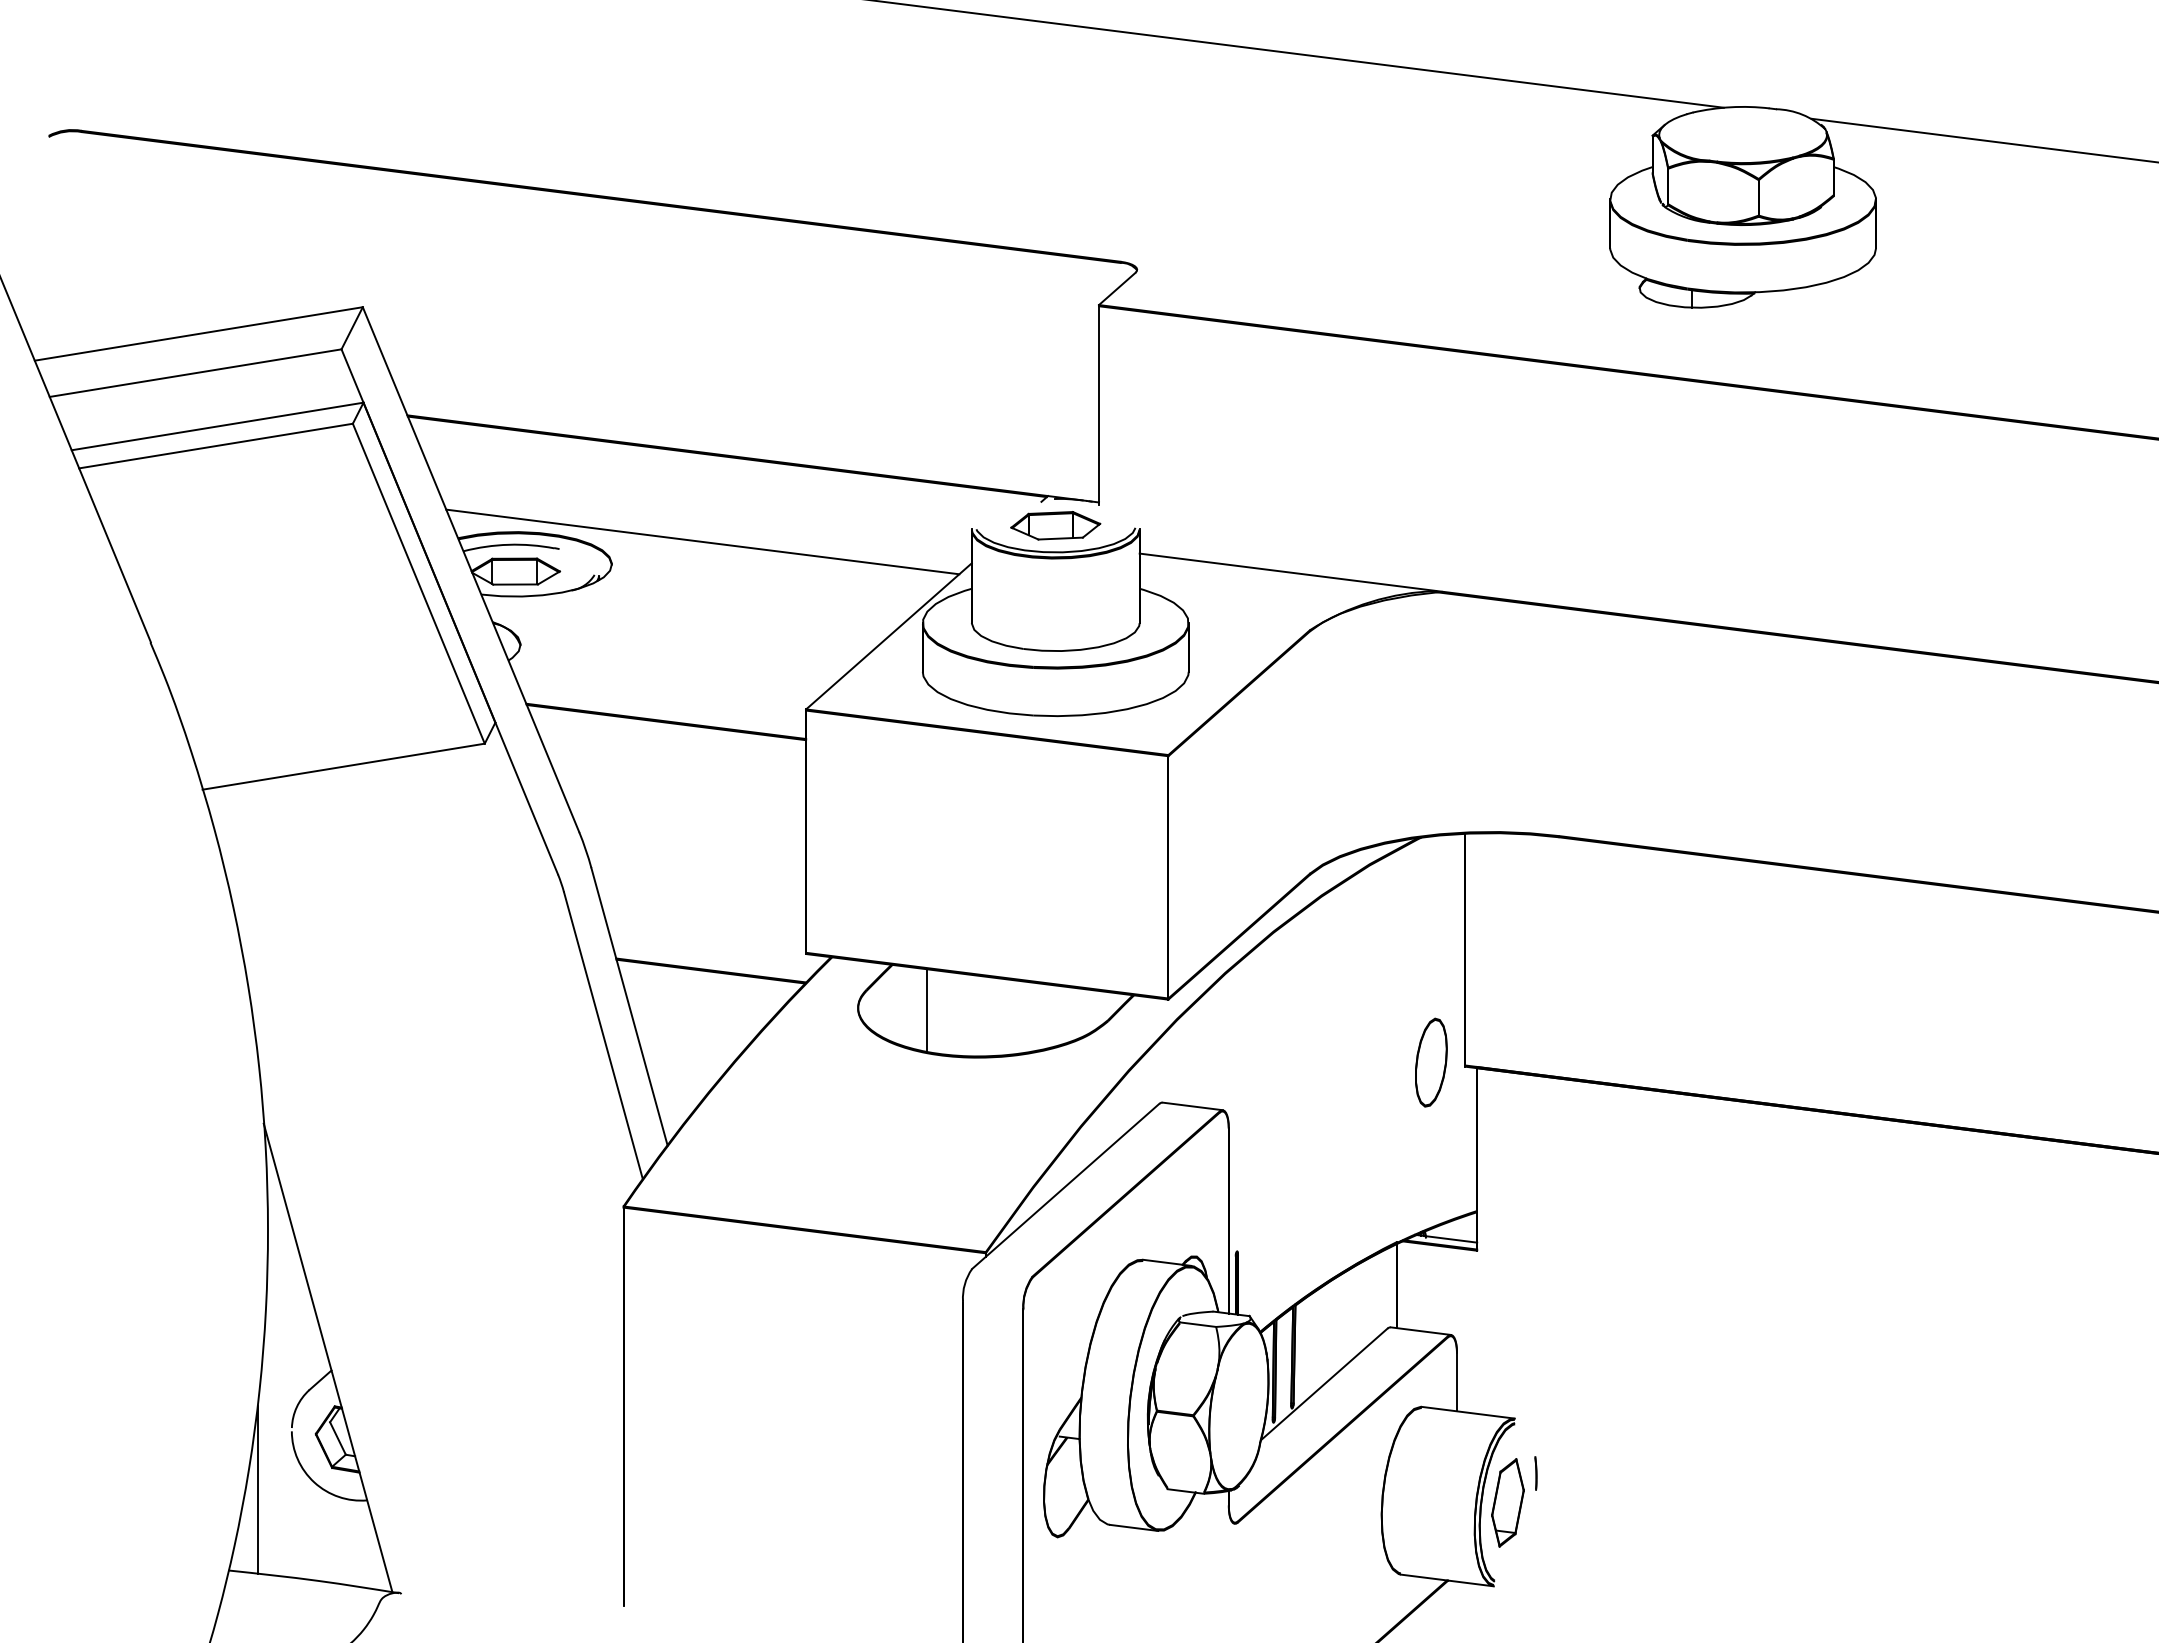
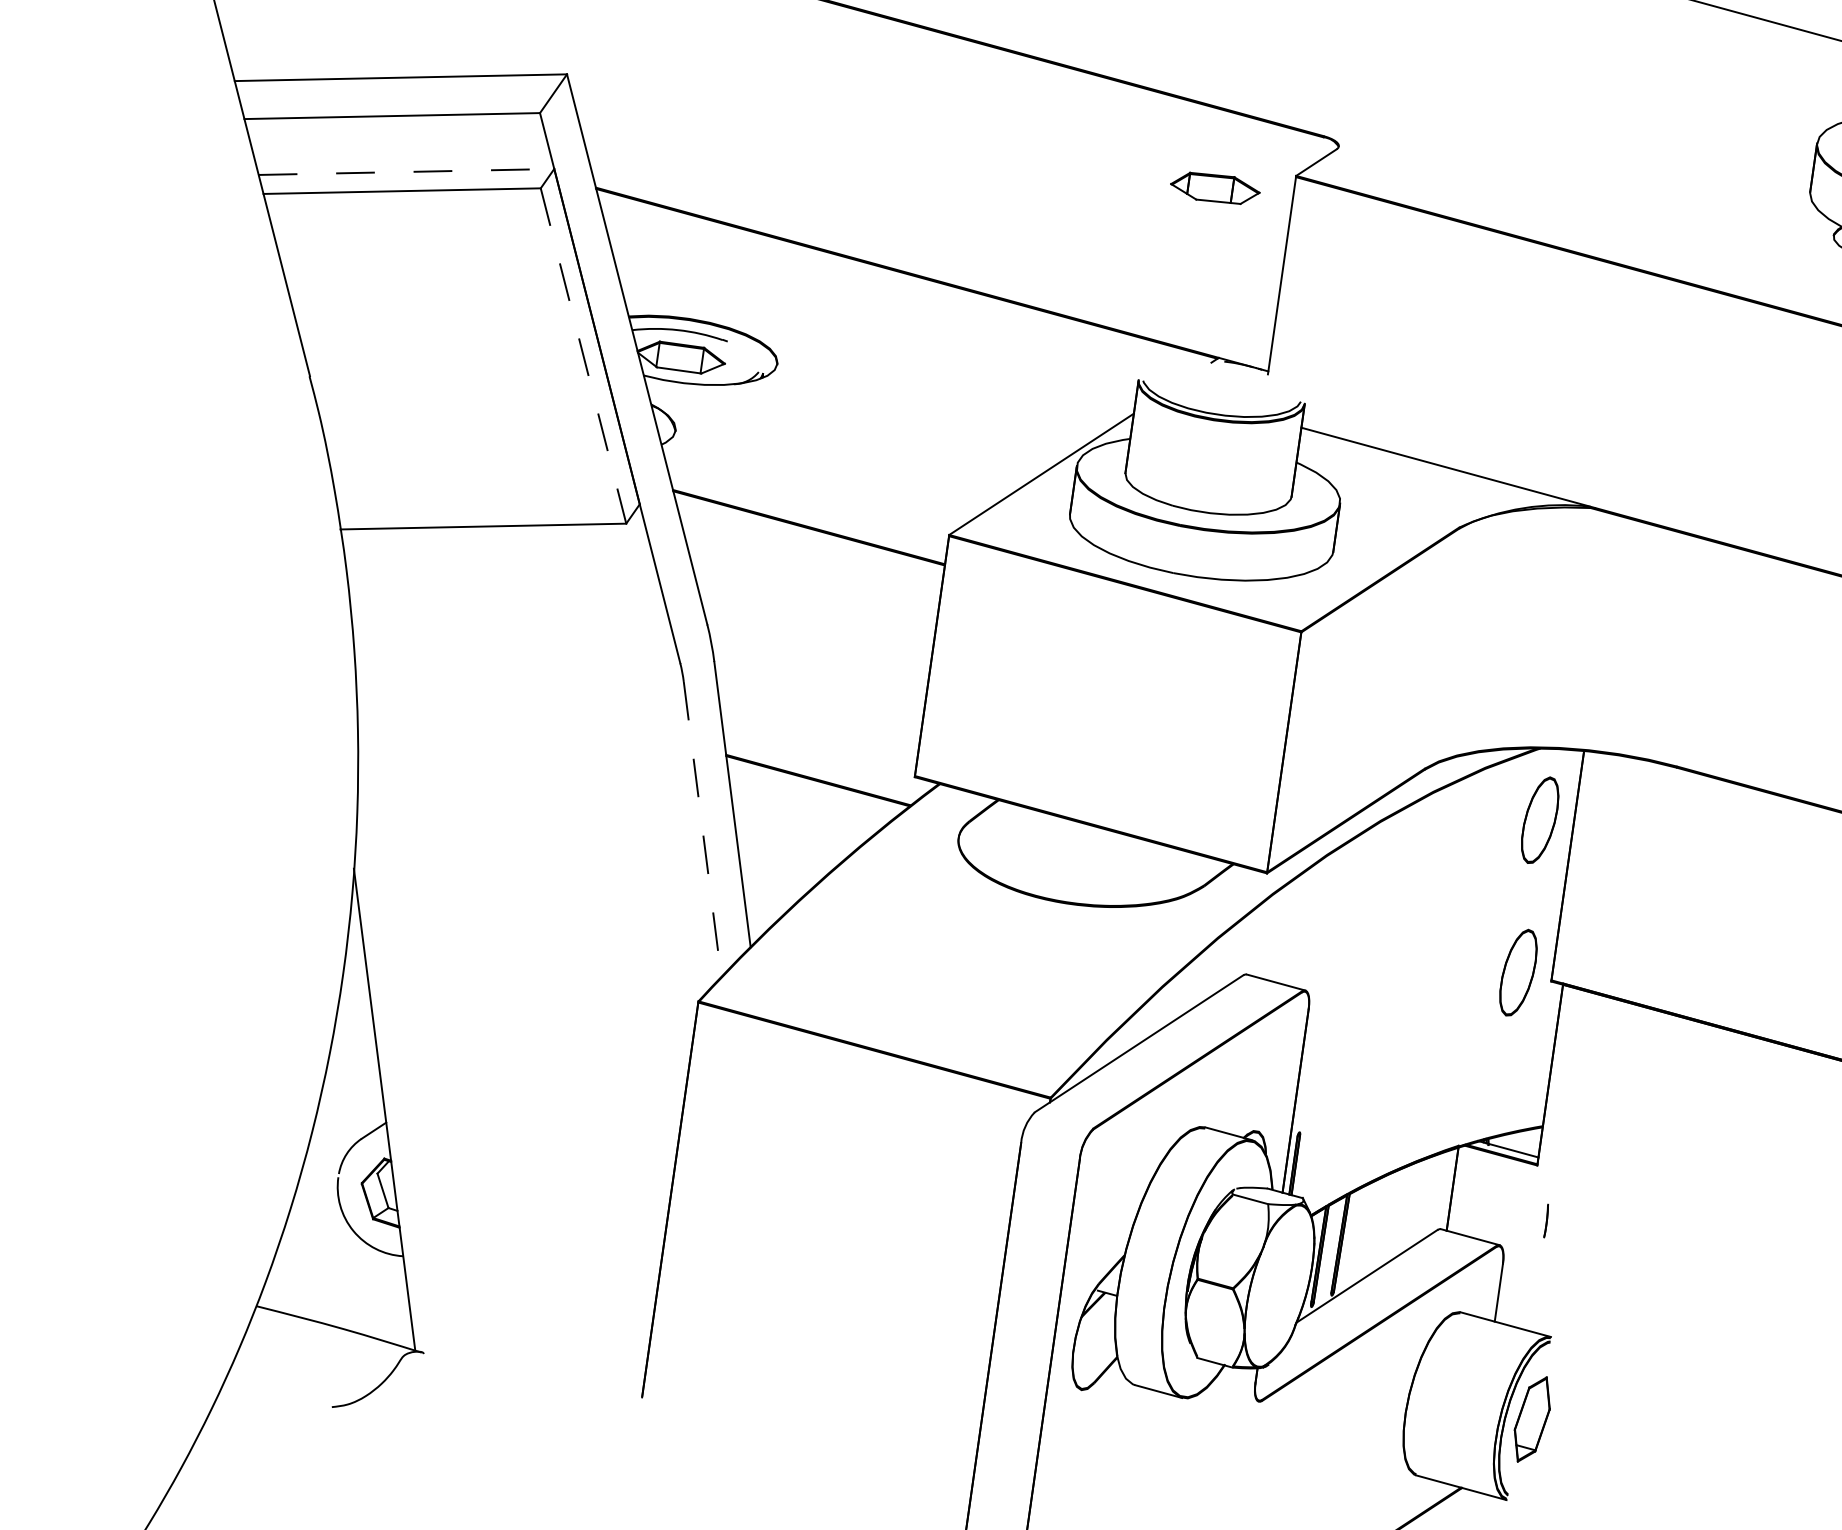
line: (217, 426) -> (406, 171), solid -> dashed
part: (1055, 525) -> (1215, 188), moved
line: (702, 541) -> (870, 354), removed
line: (419, 584) -> (584, 356), solid -> dashed
part: (1431, 908) -> (1540, 820), added
line: (926, 1010) -> (1026, 850), removed
line: (603, 1035) -> (702, 829), solid -> dashed
line: (1535, 1473) -> (1545, 1221), moved
line: (257, 1489) -> (296, 1230), removed

